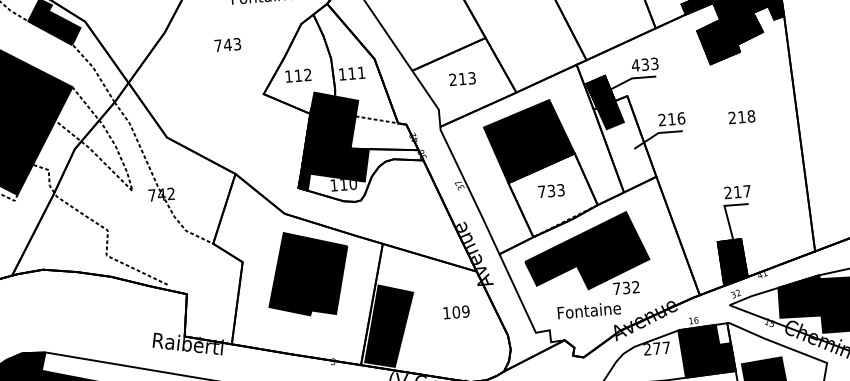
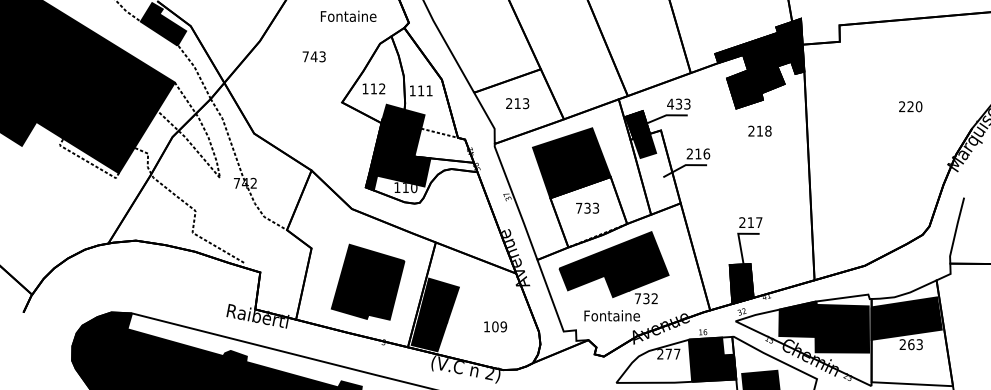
text: (741, 116) -> (759, 130), moved
part: (307, 272) -> (367, 281), moved
text: (456, 311) -> (495, 326), moved

